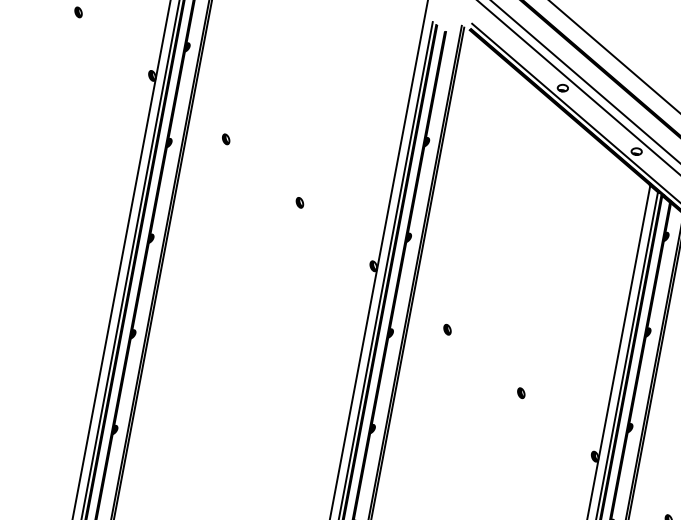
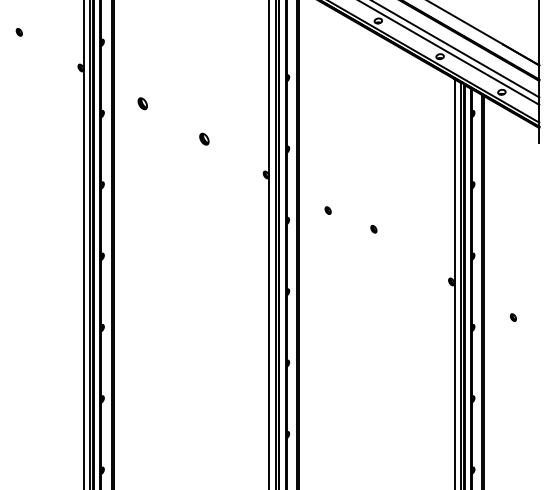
part: (225, 139) -> (142, 103), size x1.6
part: (299, 203) -> (204, 139), size x1.6
part: (520, 393) -> (373, 229), moved

